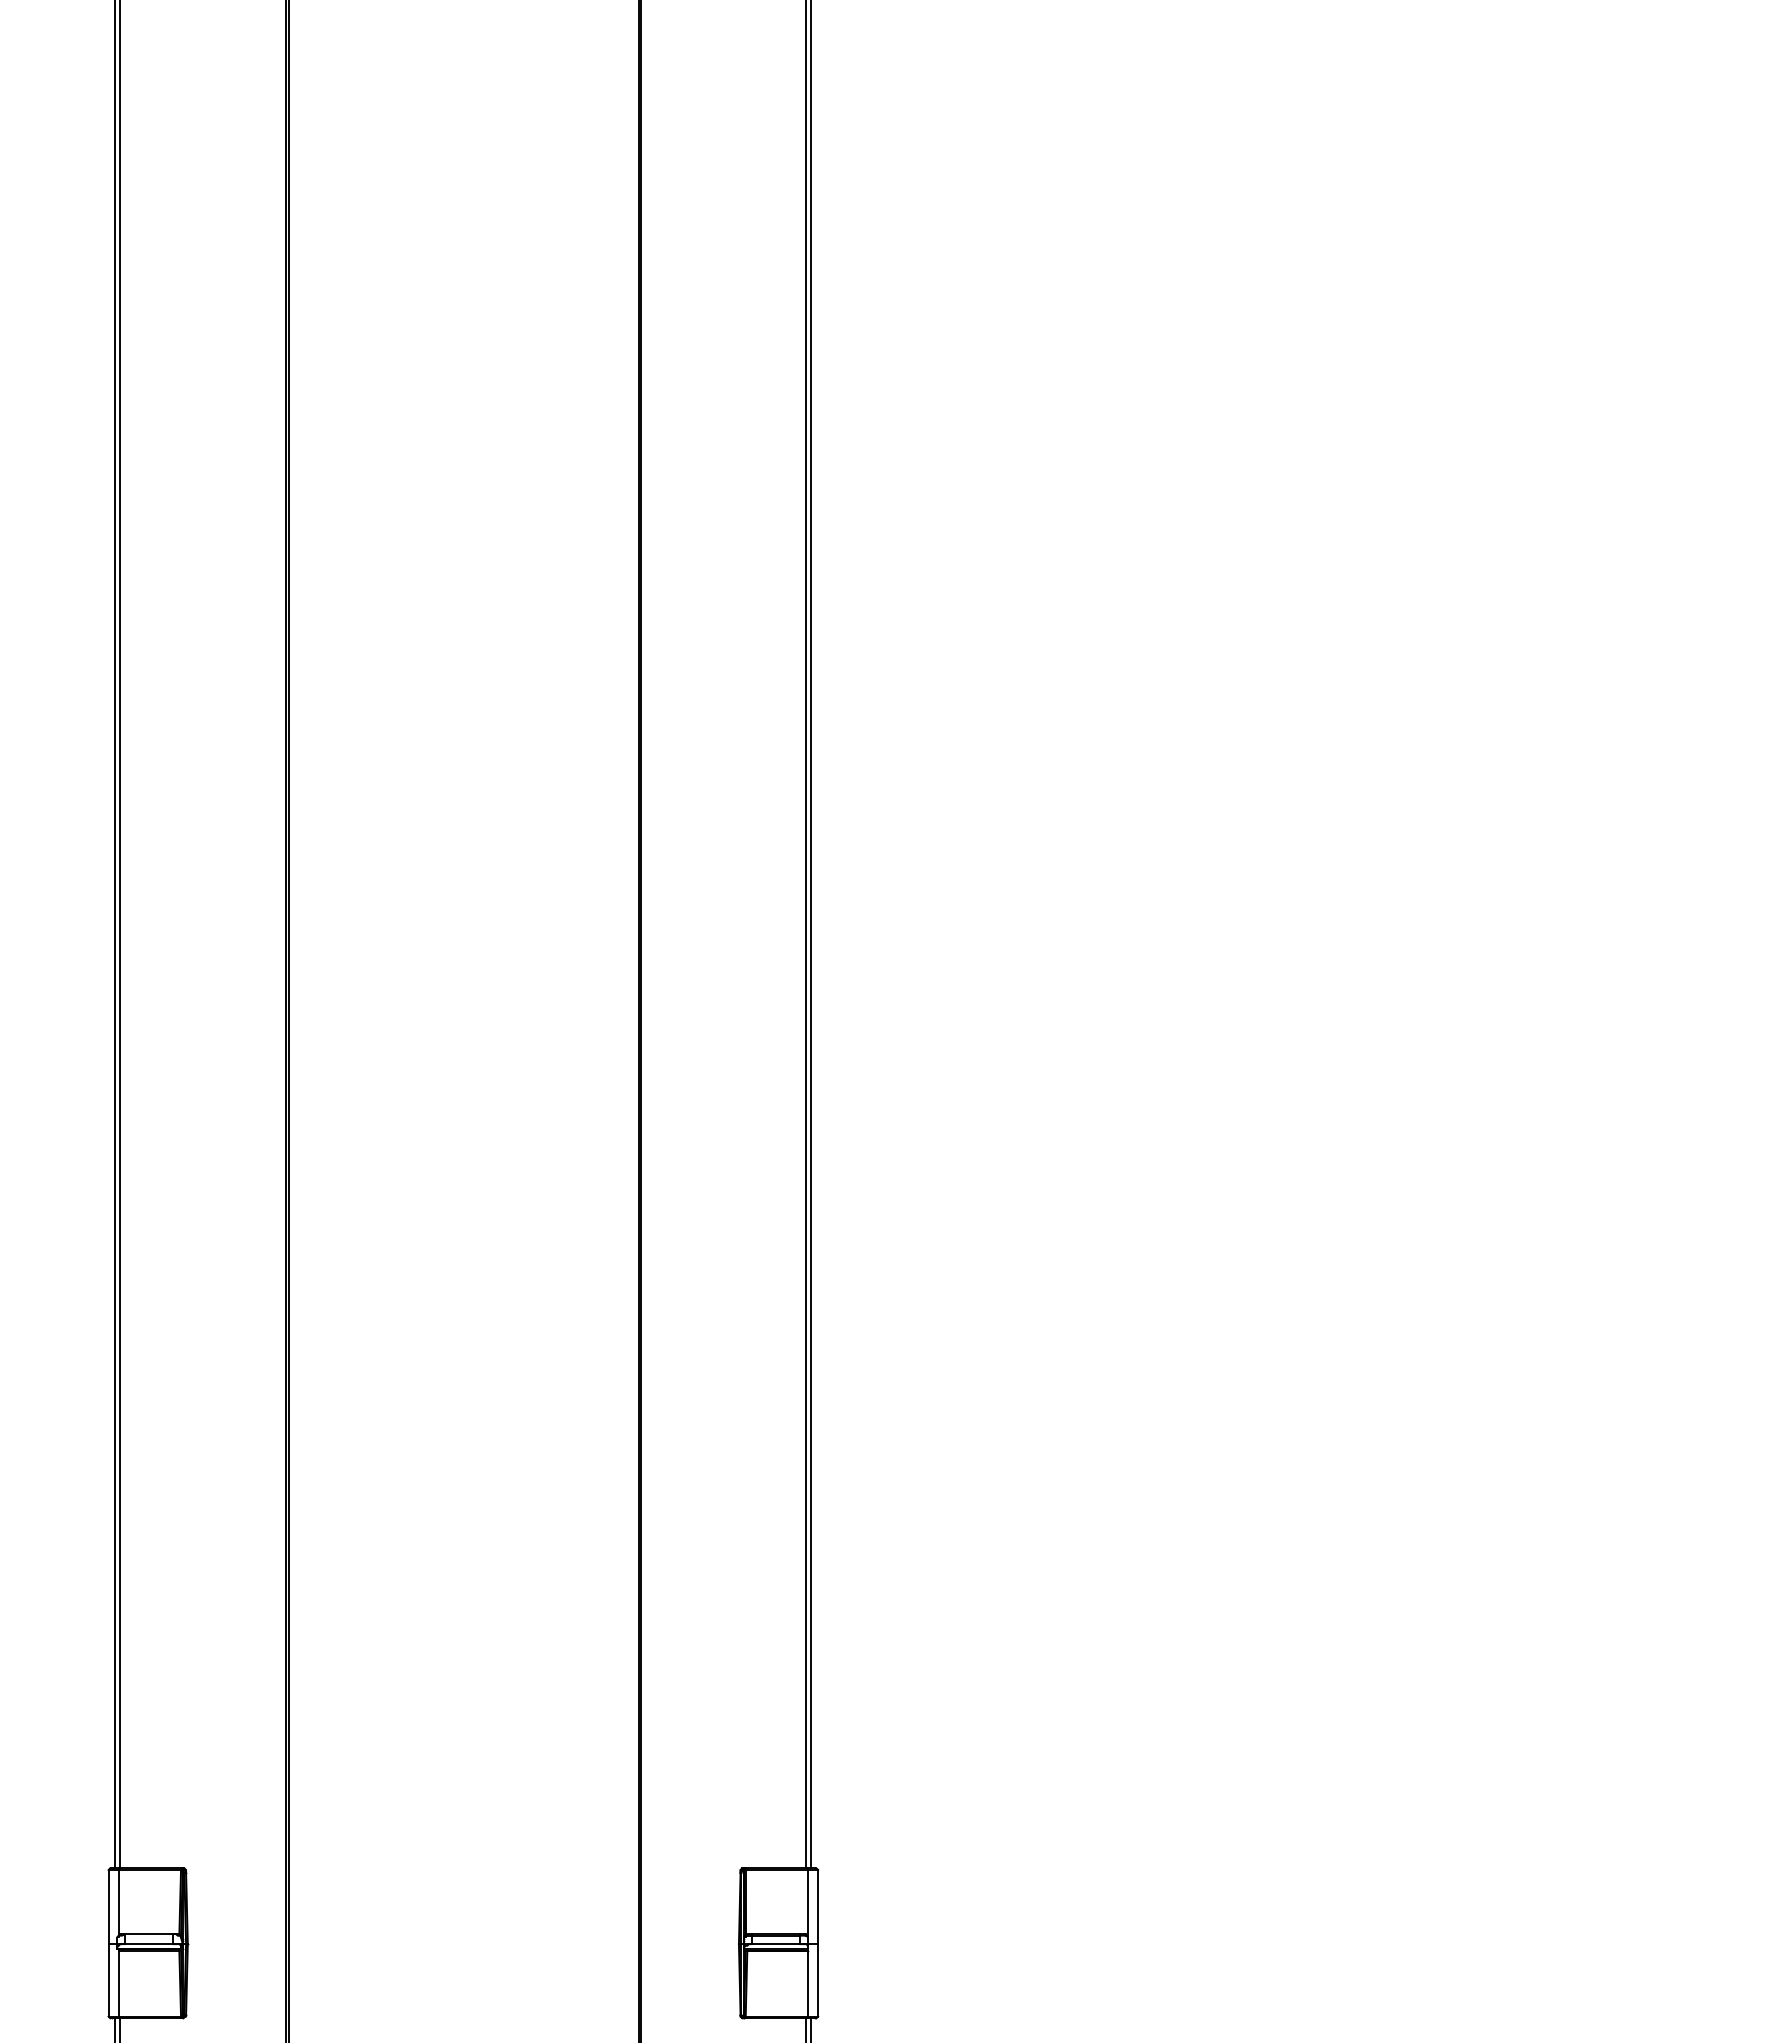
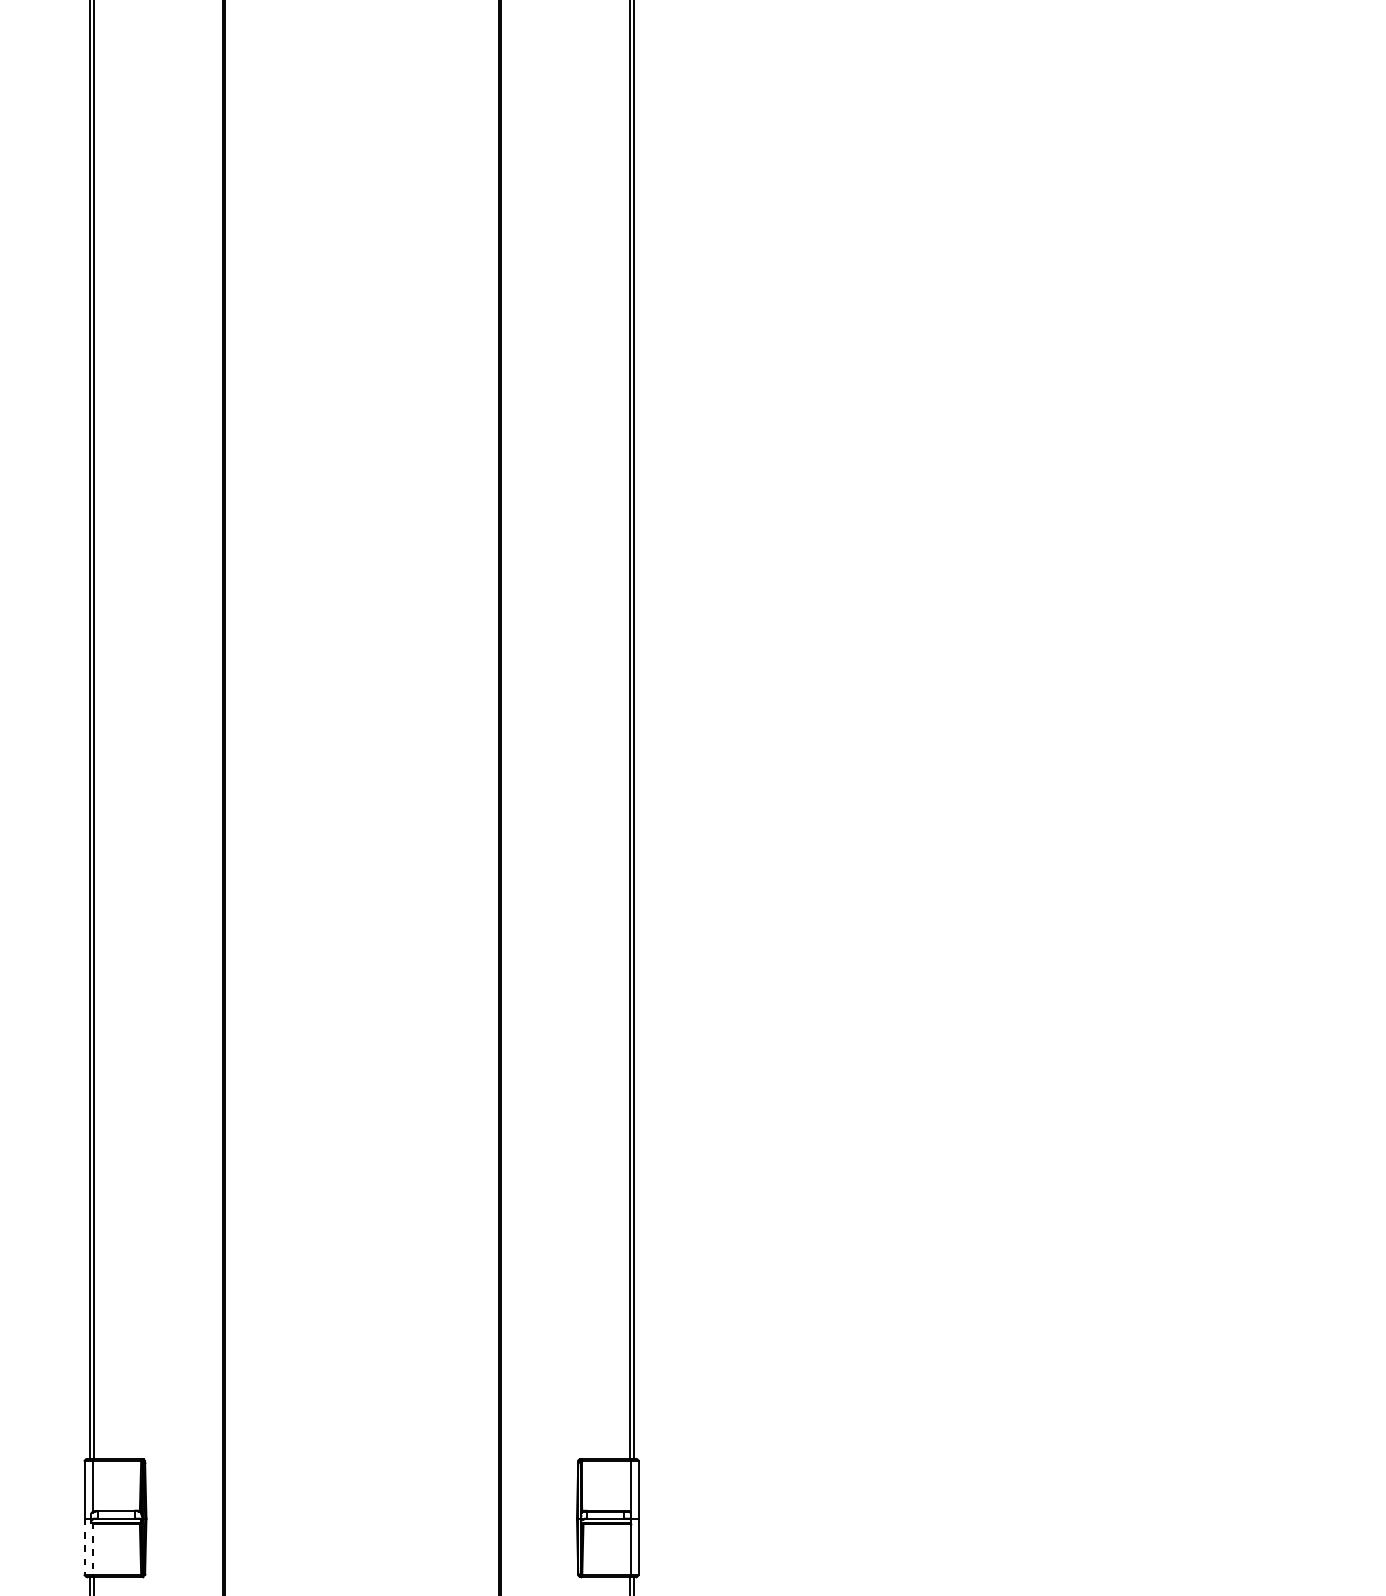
line: (108, 1980) -> (84, 1547), solid -> dashed
line: (118, 1982) -> (92, 1548), solid -> dashed

